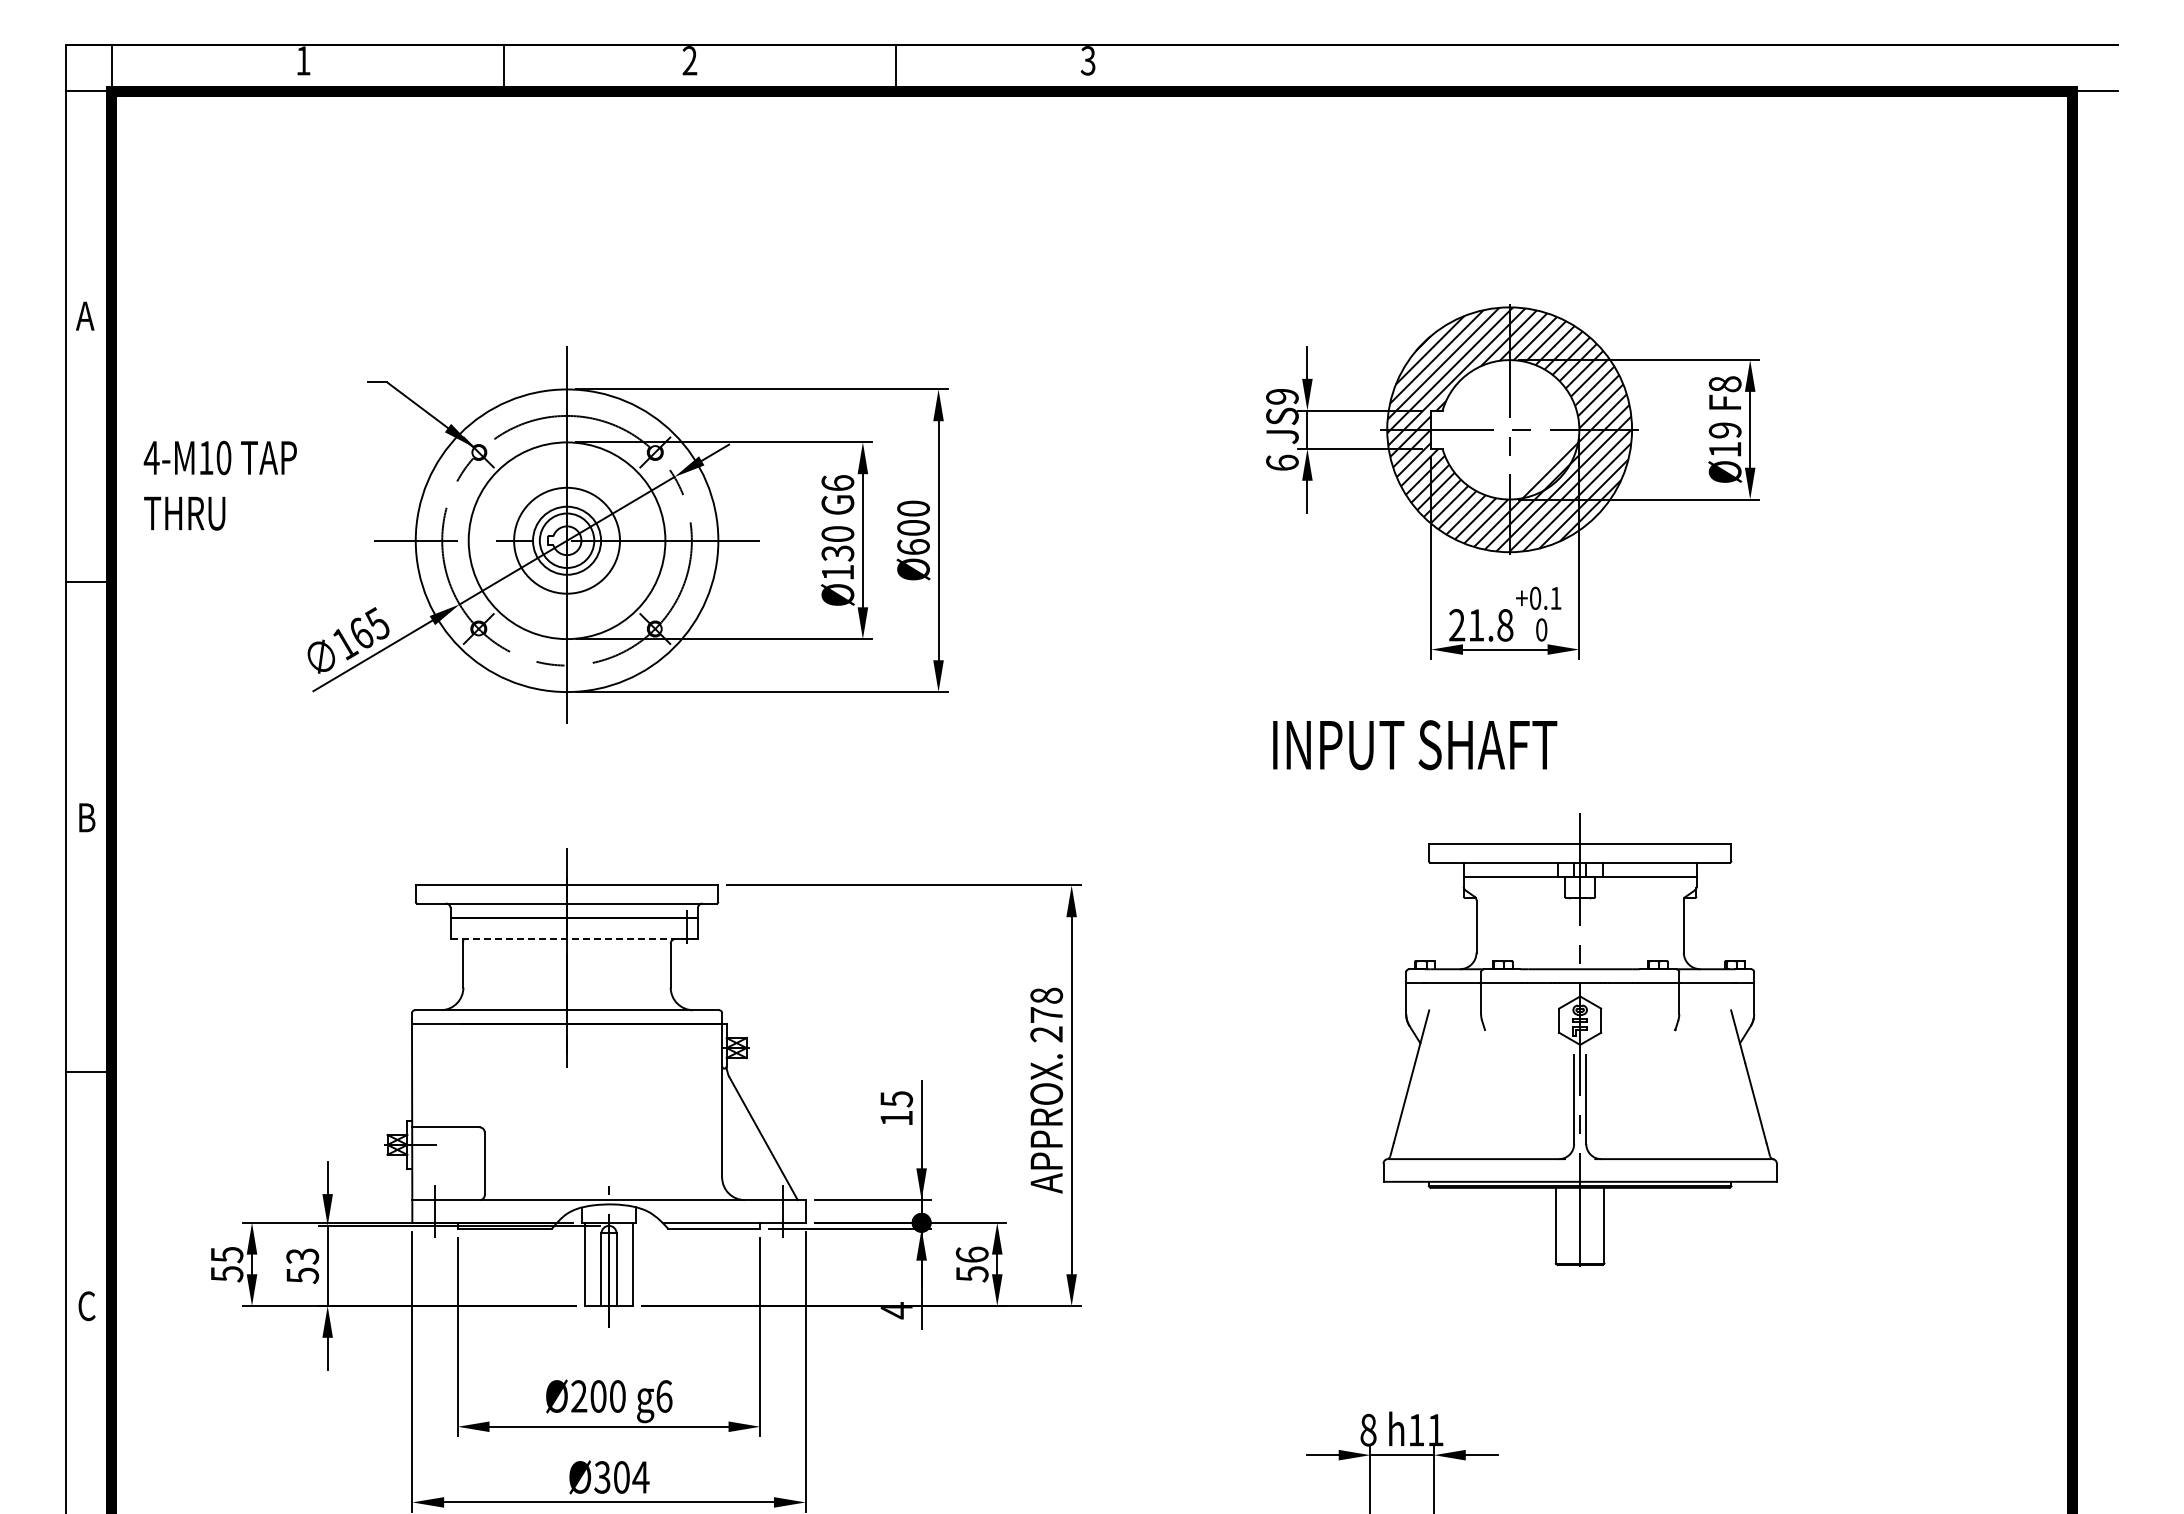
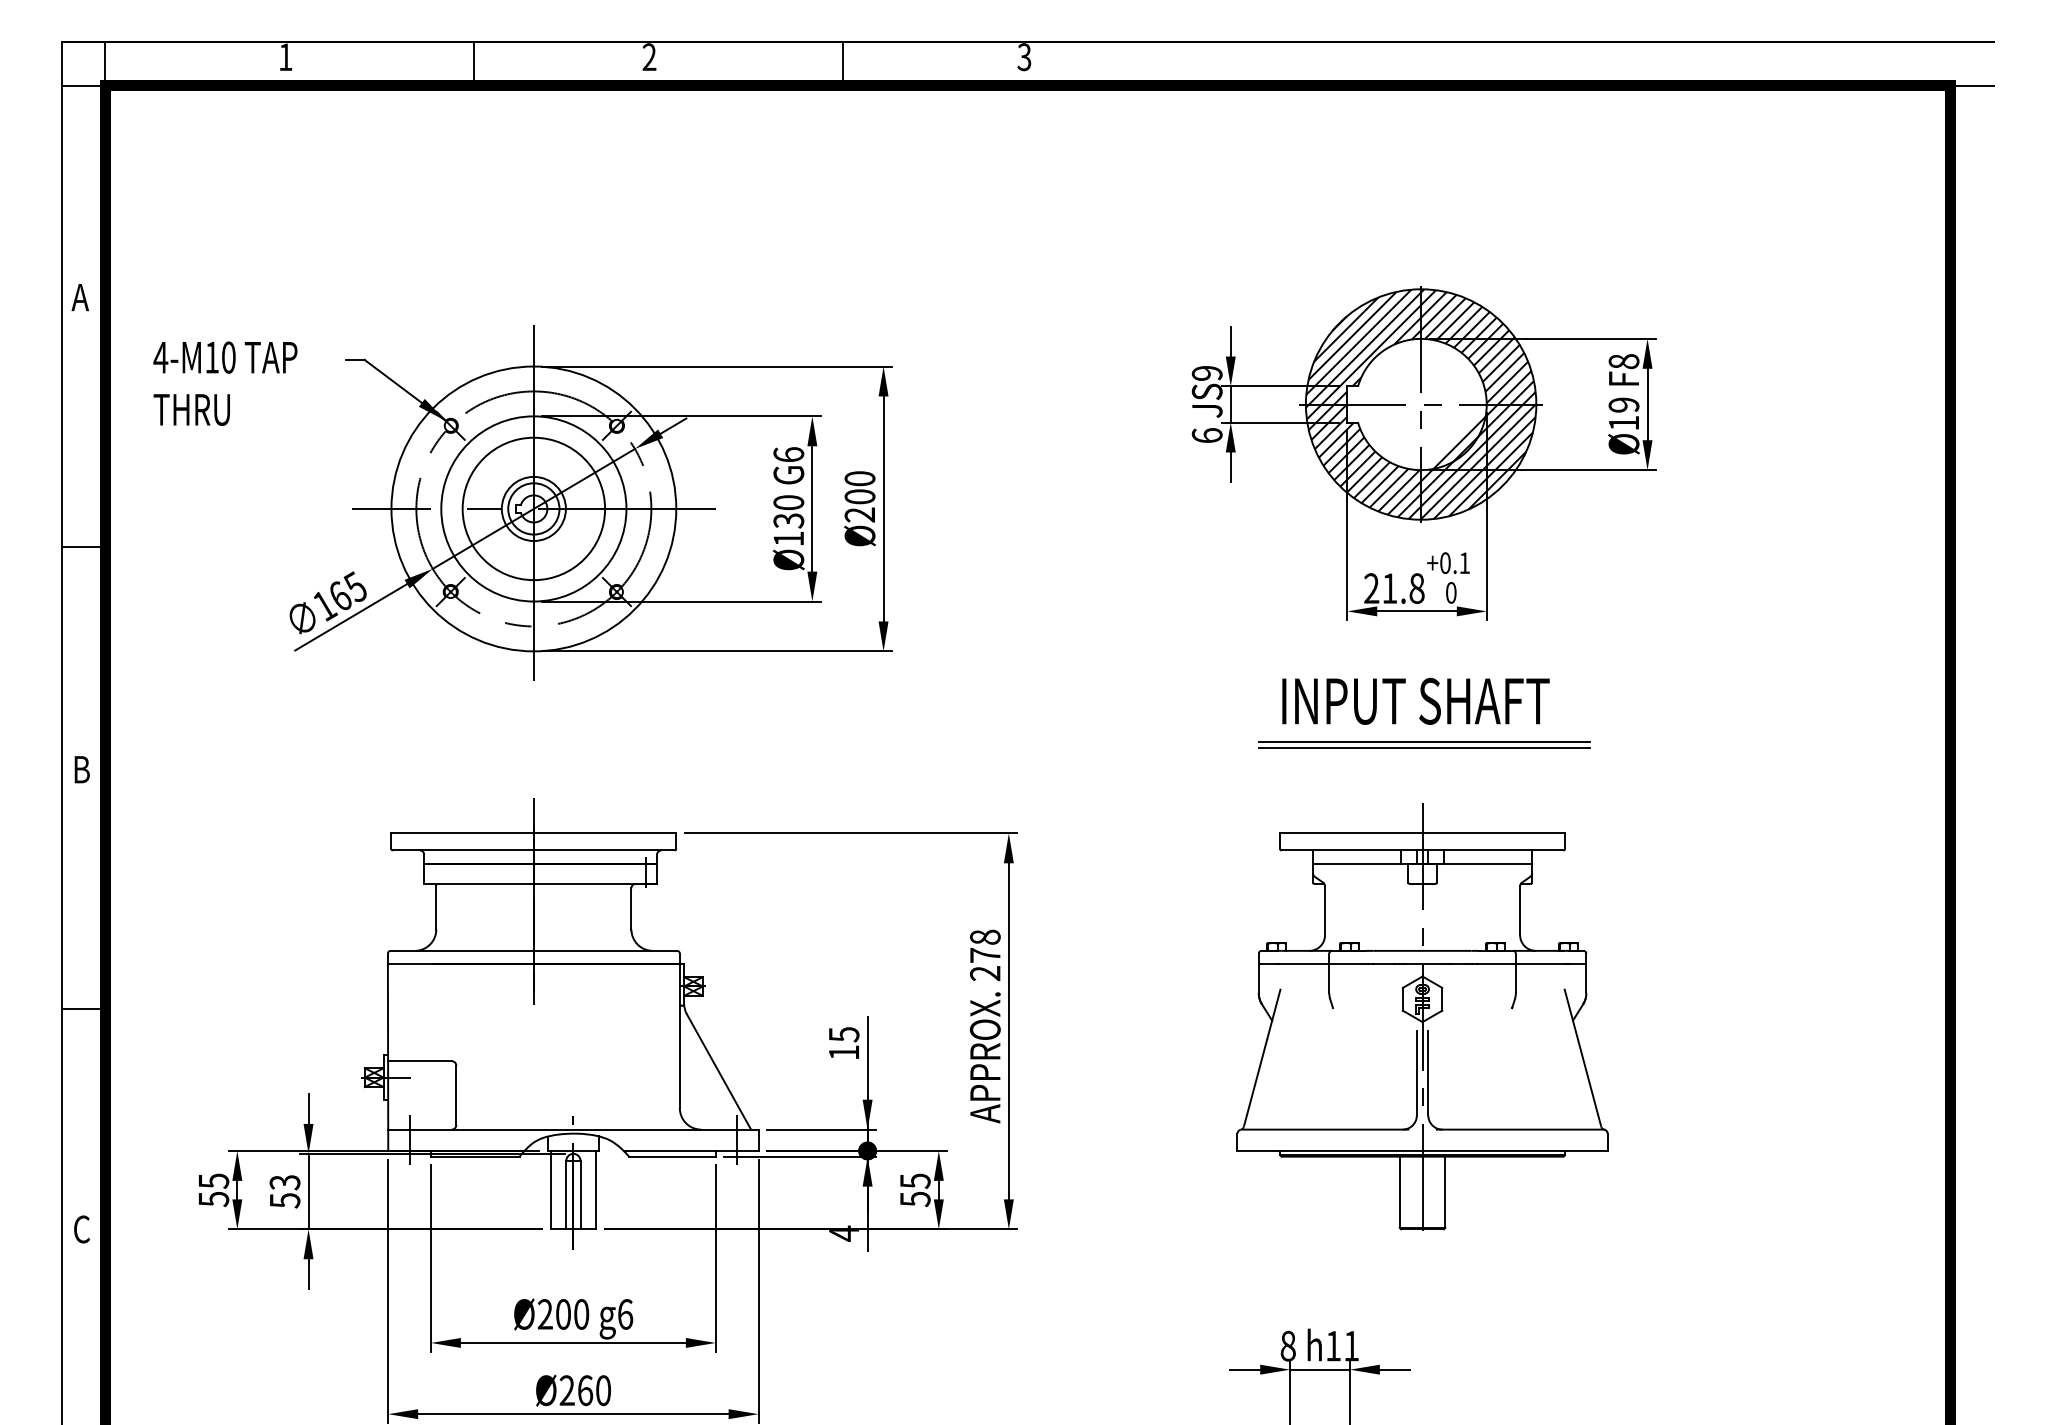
text: (219, 485) -> (224, 383), moved
circle: (566, 540) -> (533, 508), size x1.43
text: (913, 547) -> (859, 515), Ø600 -> Ø200
text: (1415, 745) -> (1416, 701), moved
line: (1512, 788) -> (1423, 742), added
line: (1512, 794) -> (1423, 747), added
line: (574, 939) -> (540, 884), dashed -> solid
part: (1579, 1039) -> (1421, 1017), moved
text: (971, 1254) -> (914, 1180), 56 -> 55
text: (621, 1477) -> (585, 1390), Ø304 -> Ø260

